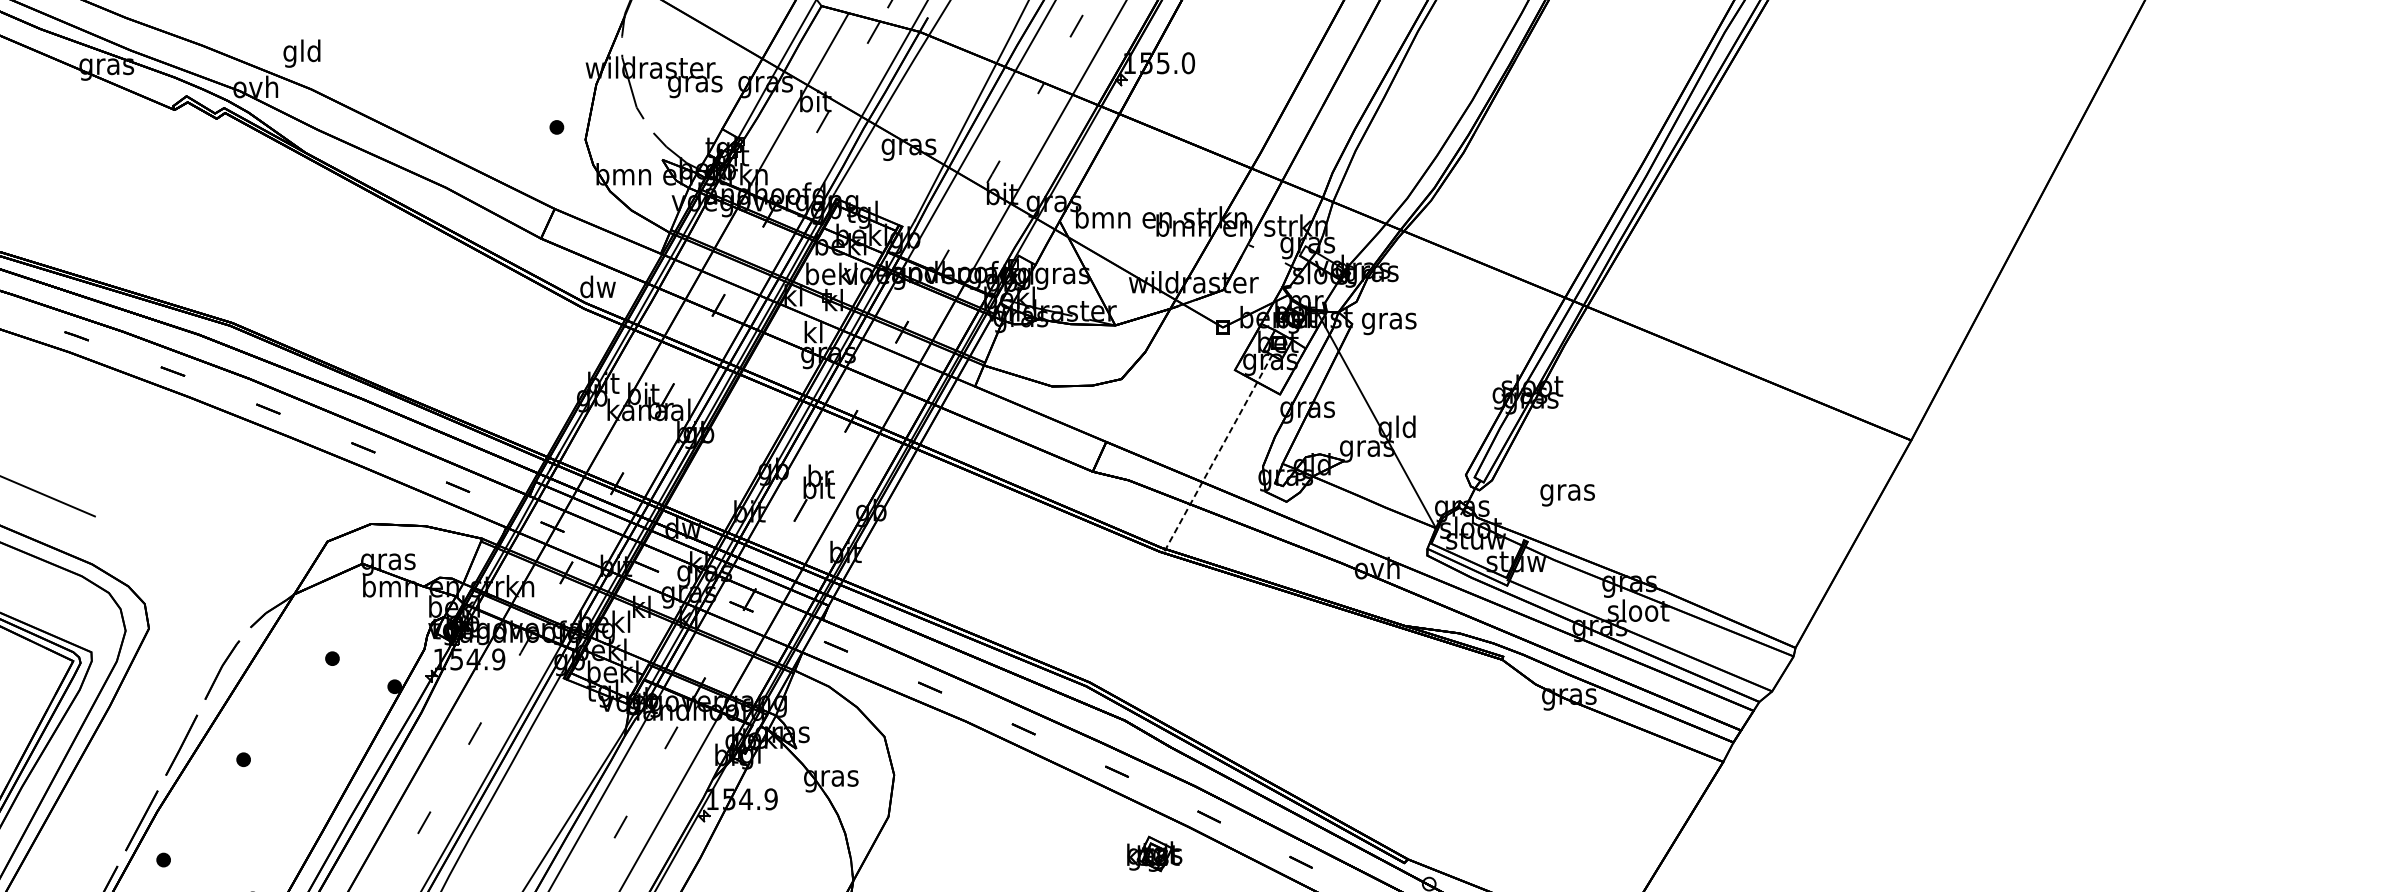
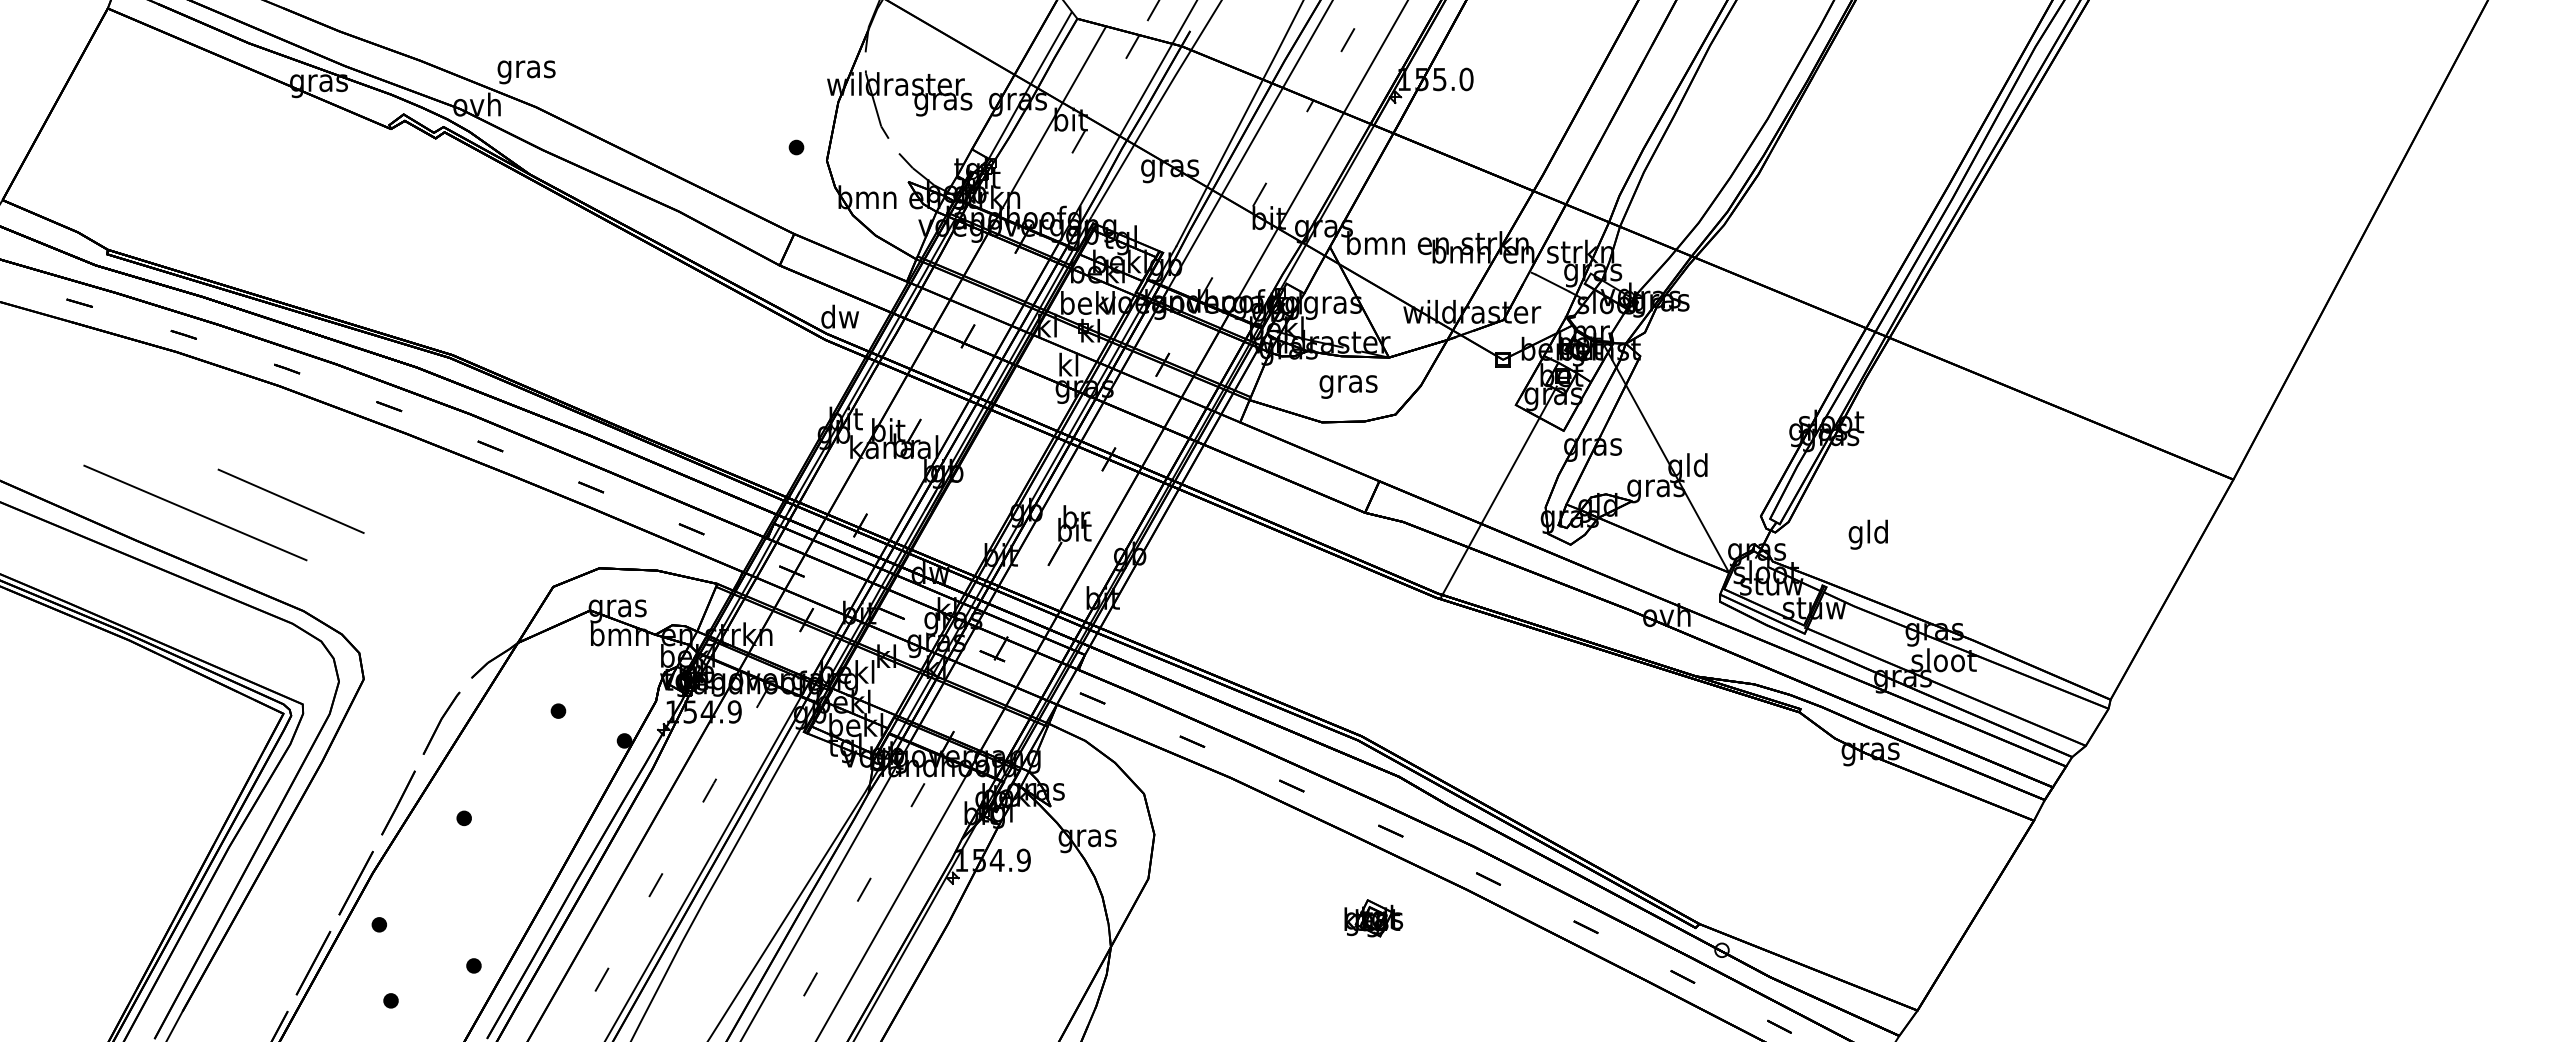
text: (302, 53) -> (526, 69), gld -> gras
line: (1269, 254) -> (1552, 282), added
text: (1389, 323) -> (1348, 386), moved
line: (1219, 451) -> (1499, 491), dashed -> solid
line: (79, 460) -> (290, 500), added
text: (1567, 492) -> (1868, 534), gras -> gld
part: (1154, 854) -> (1373, 918), moved

